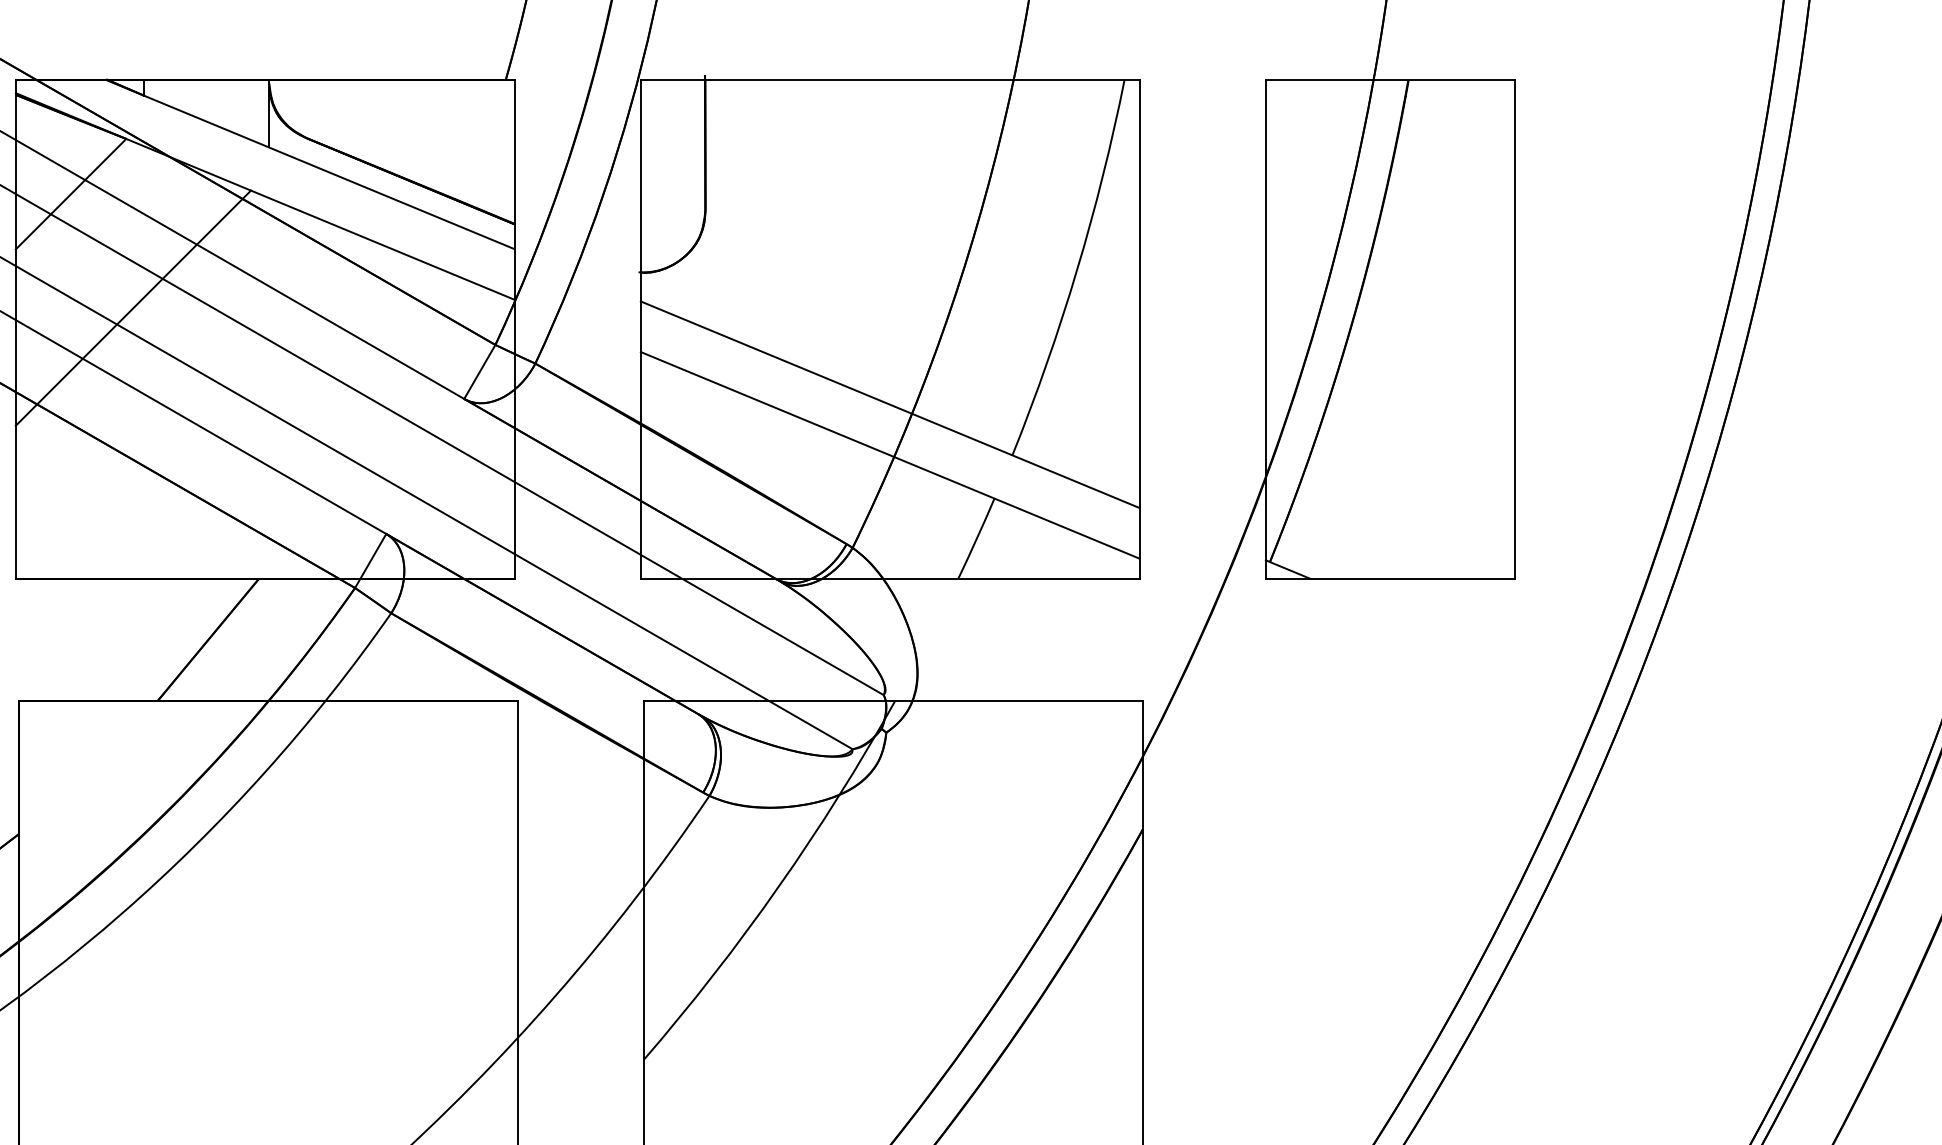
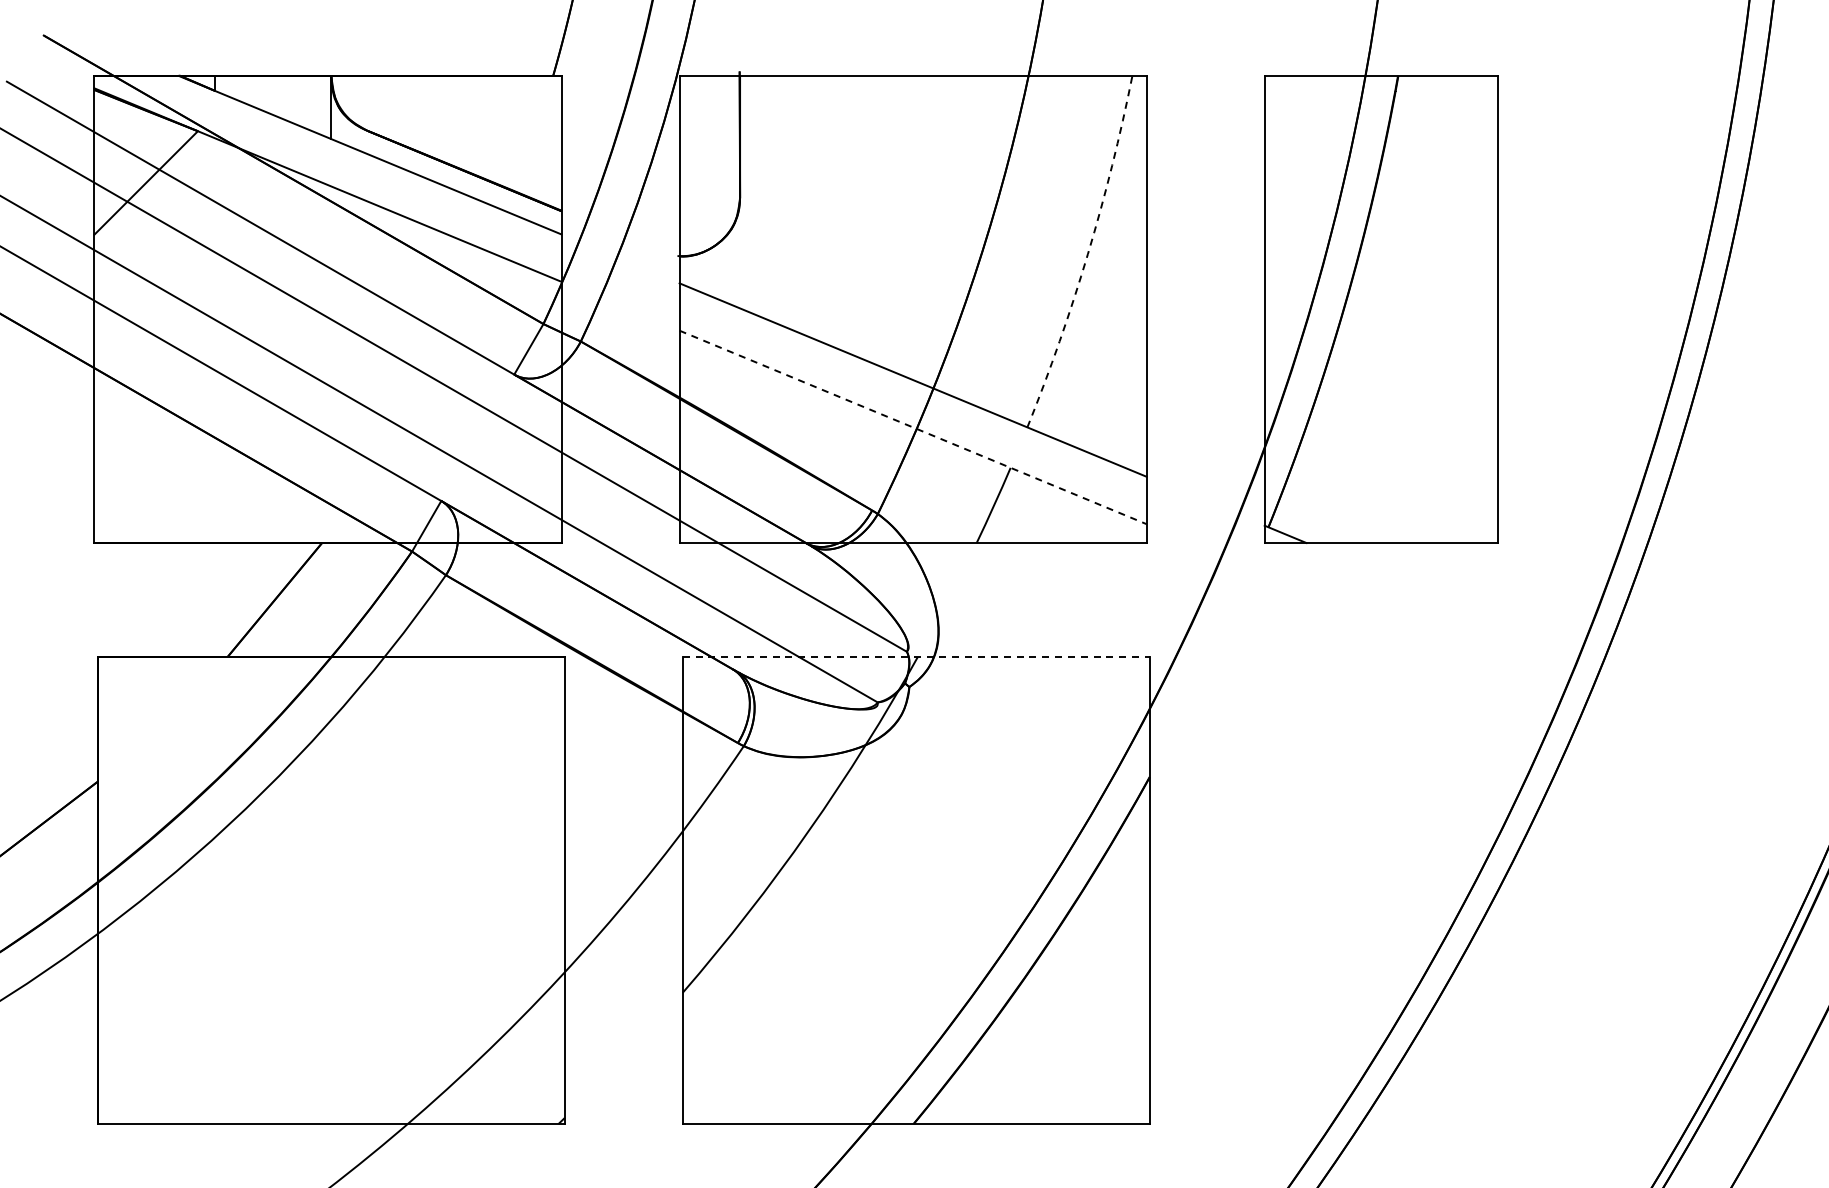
arc: (1076, 270) -> (1087, 254), solid -> dashed
line: (133, 308) -> (204, 289), removed
line: (890, 455) -> (913, 427), solid -> dashed
line: (893, 701) -> (916, 657), solid -> dashed

